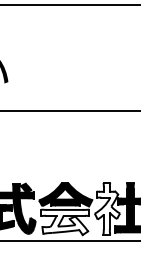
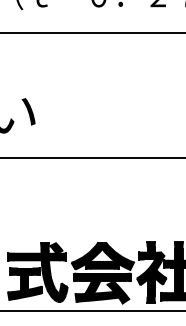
fill: (107, 208) -> (151, 272), added
fill: (65, 222) -> (102, 288), added

